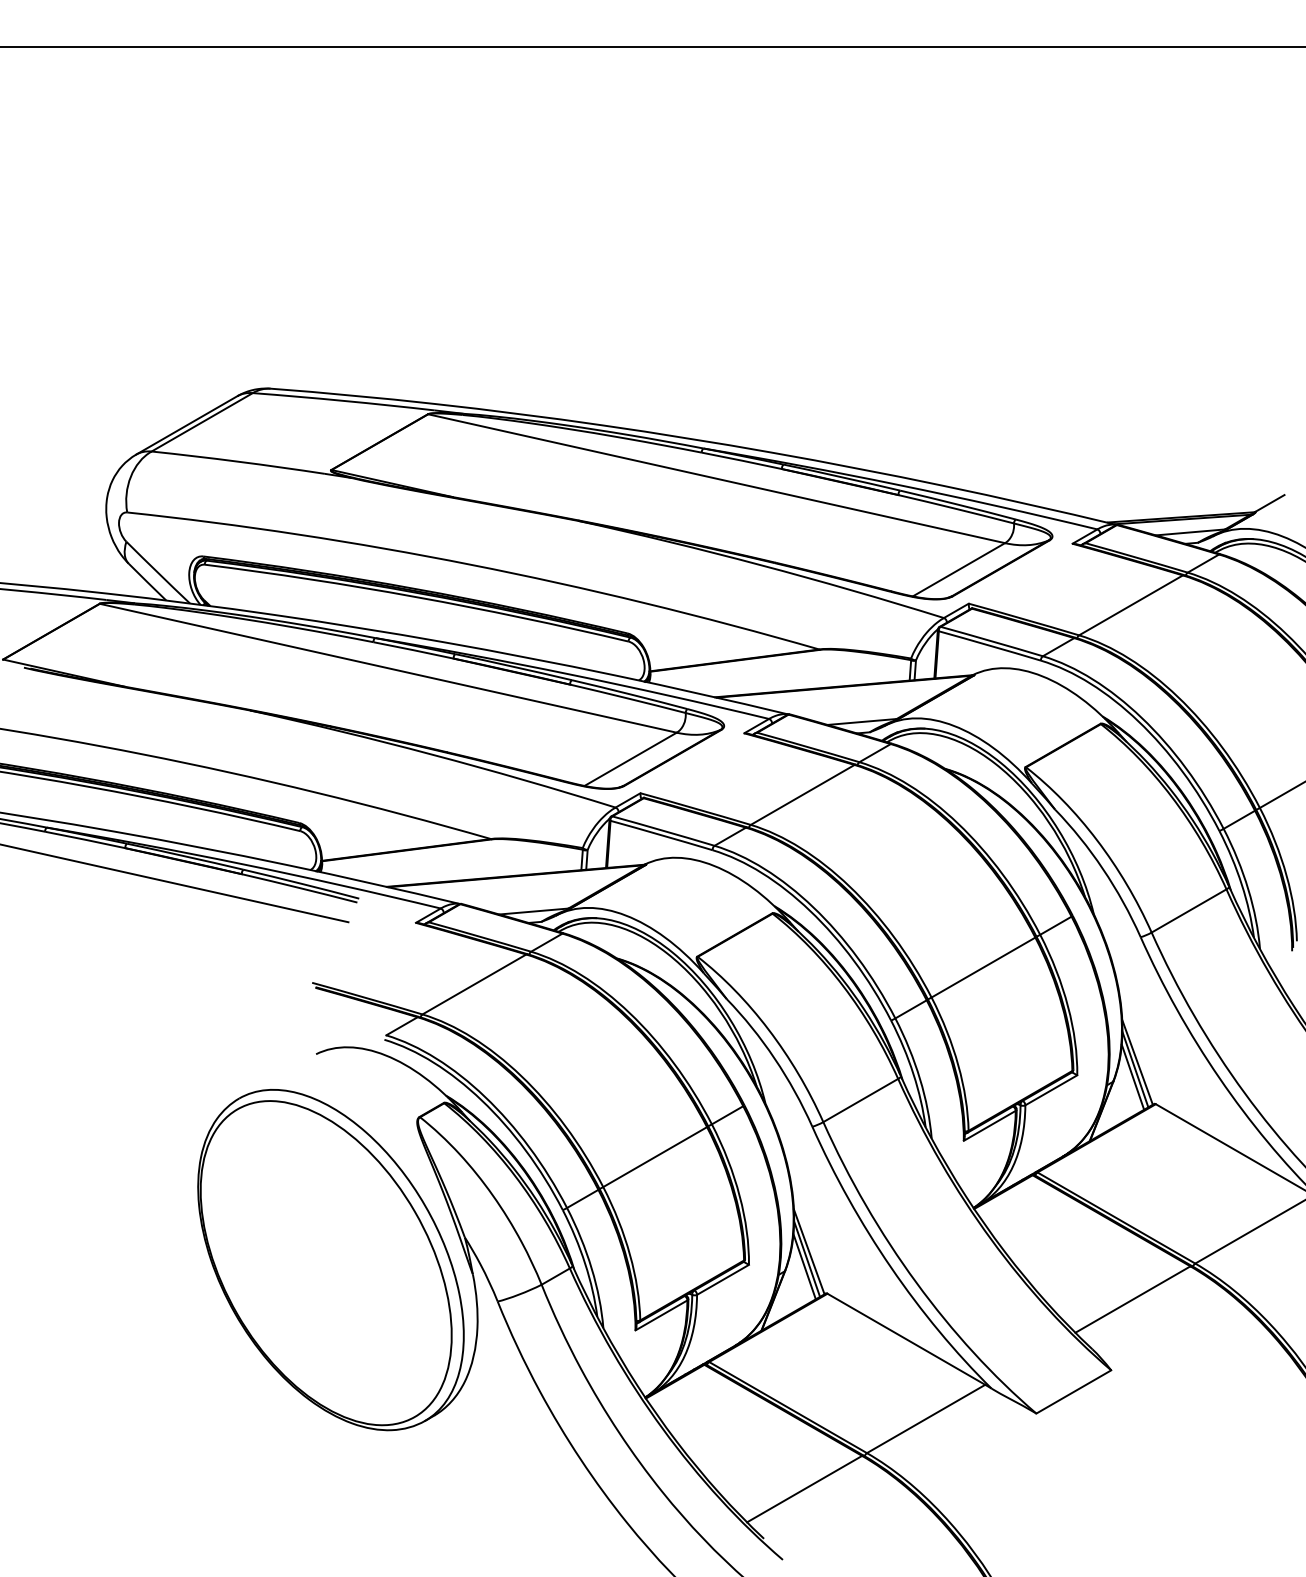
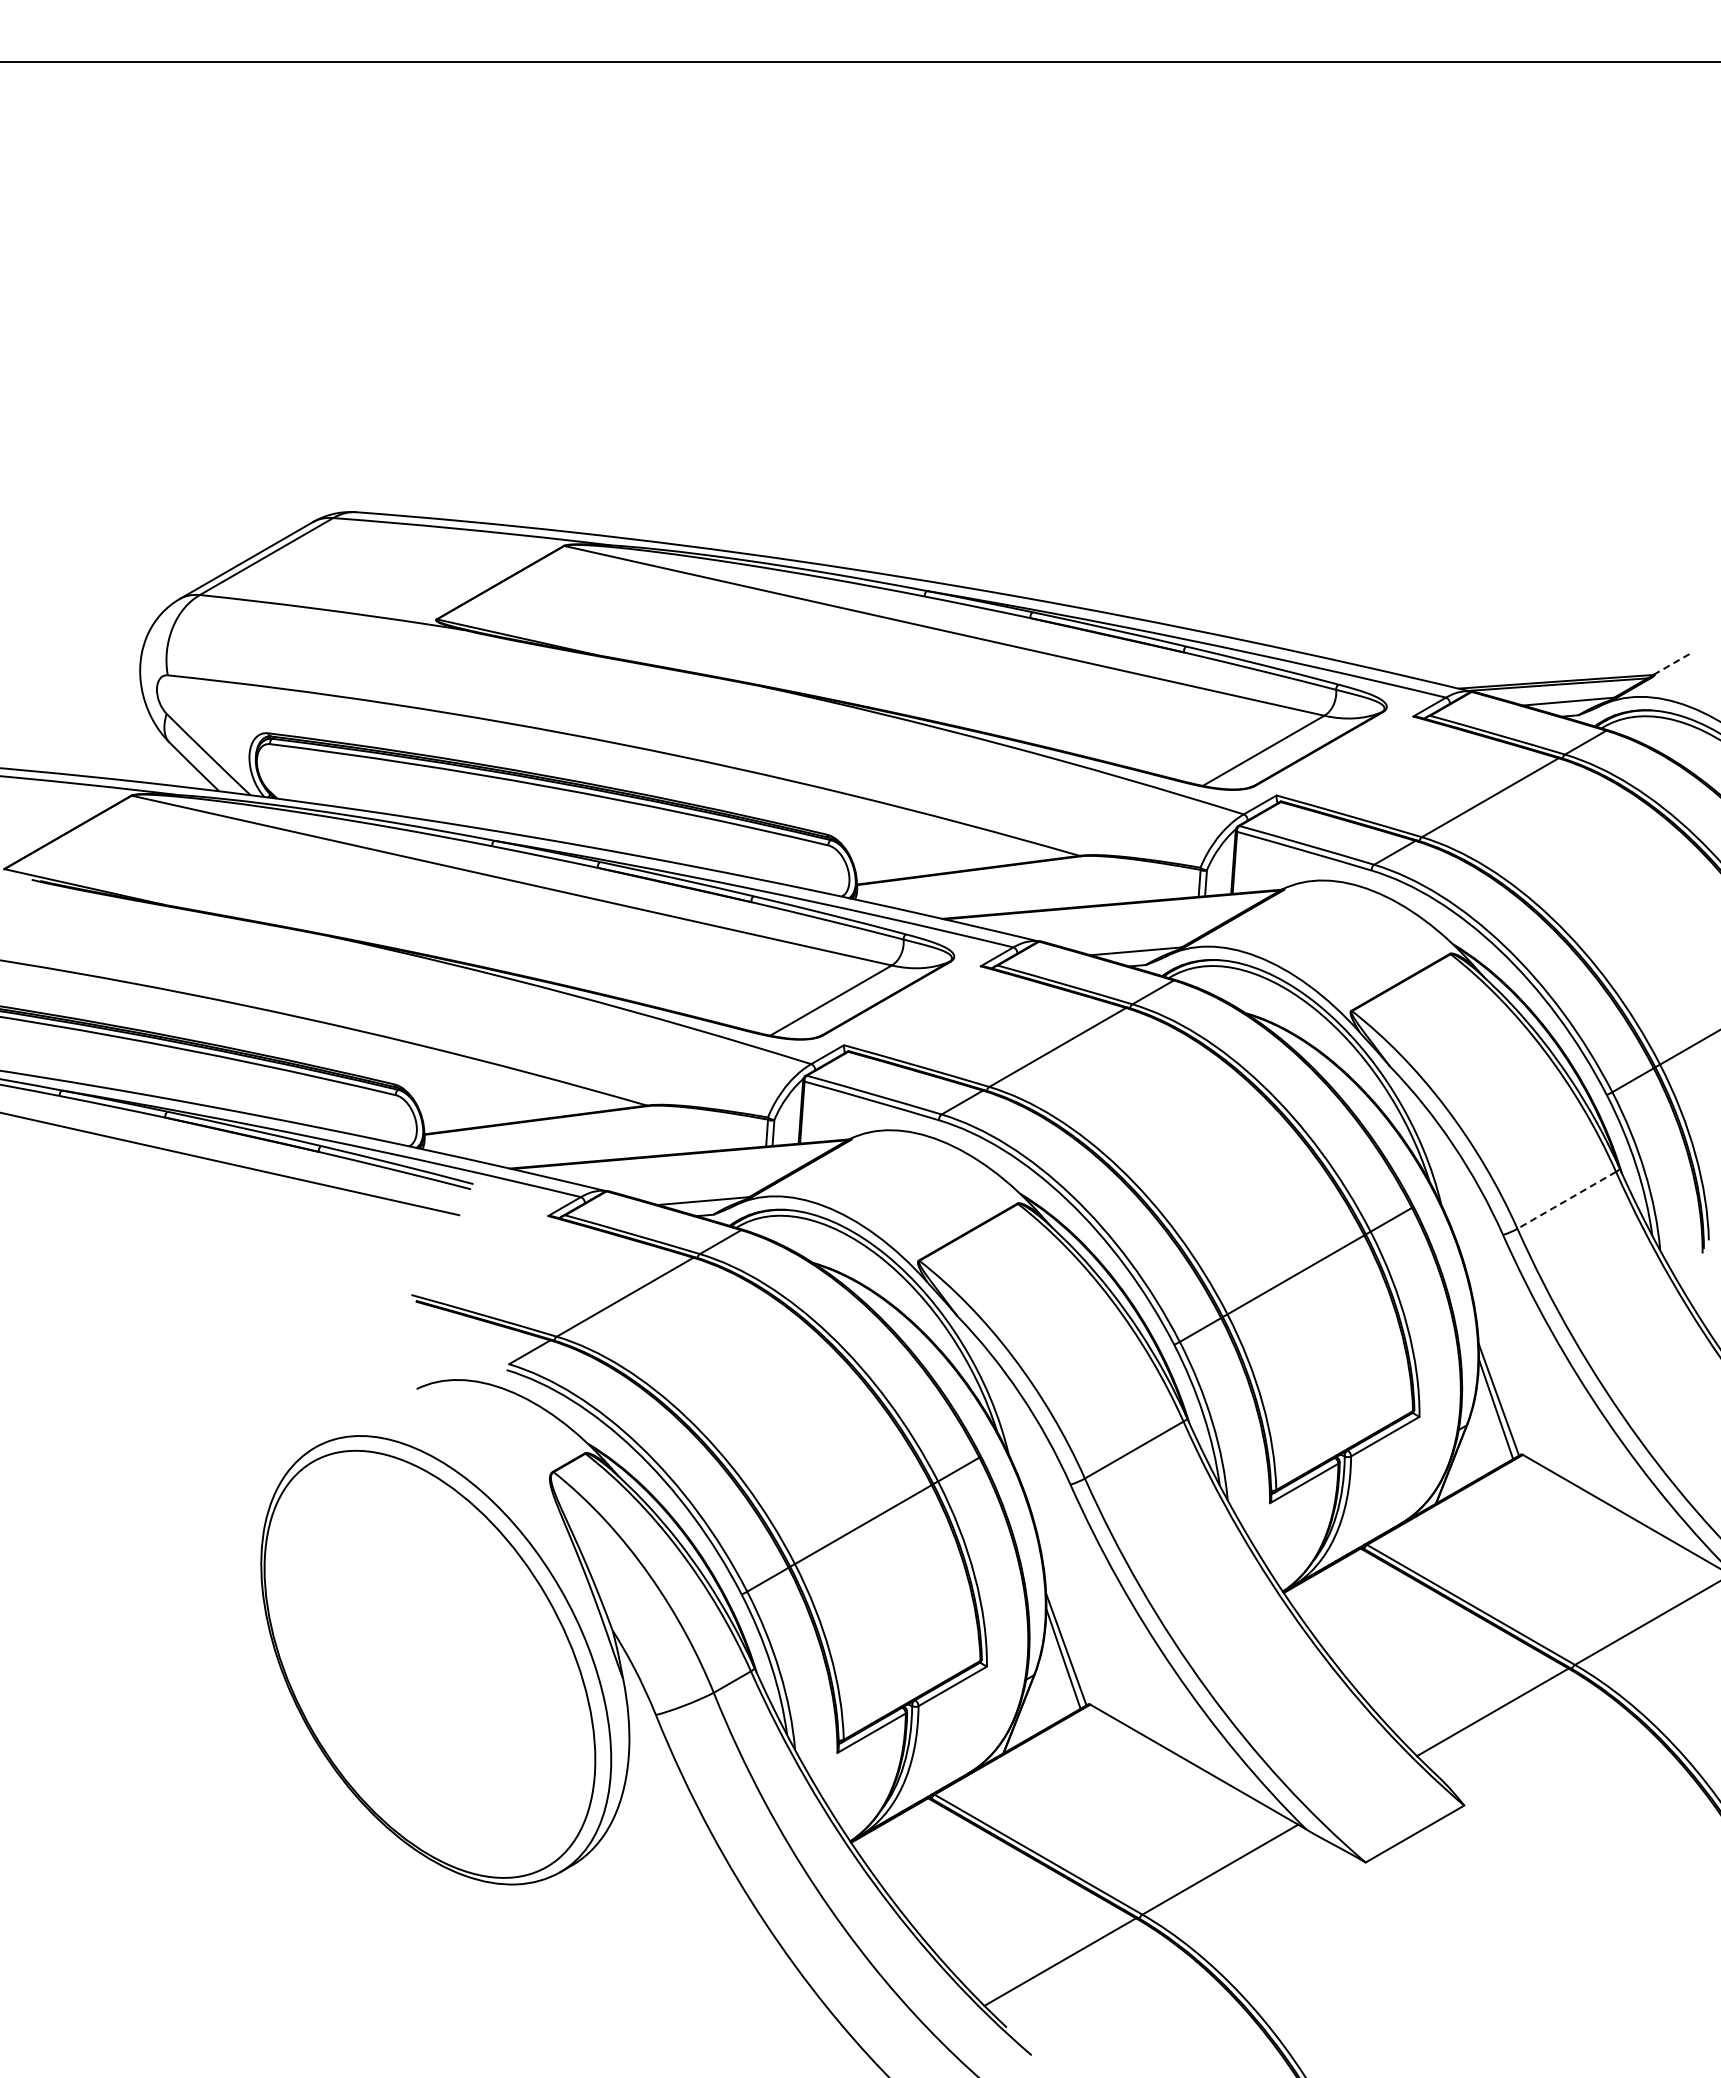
line: (1270, 503) -> (1673, 663), solid -> dashed
line: (1188, 911) -> (1566, 1200), solid -> dashed
line: (1132, 1077) -> (1492, 1419), removed
line: (804, 1267) -> (1060, 1669), removed

